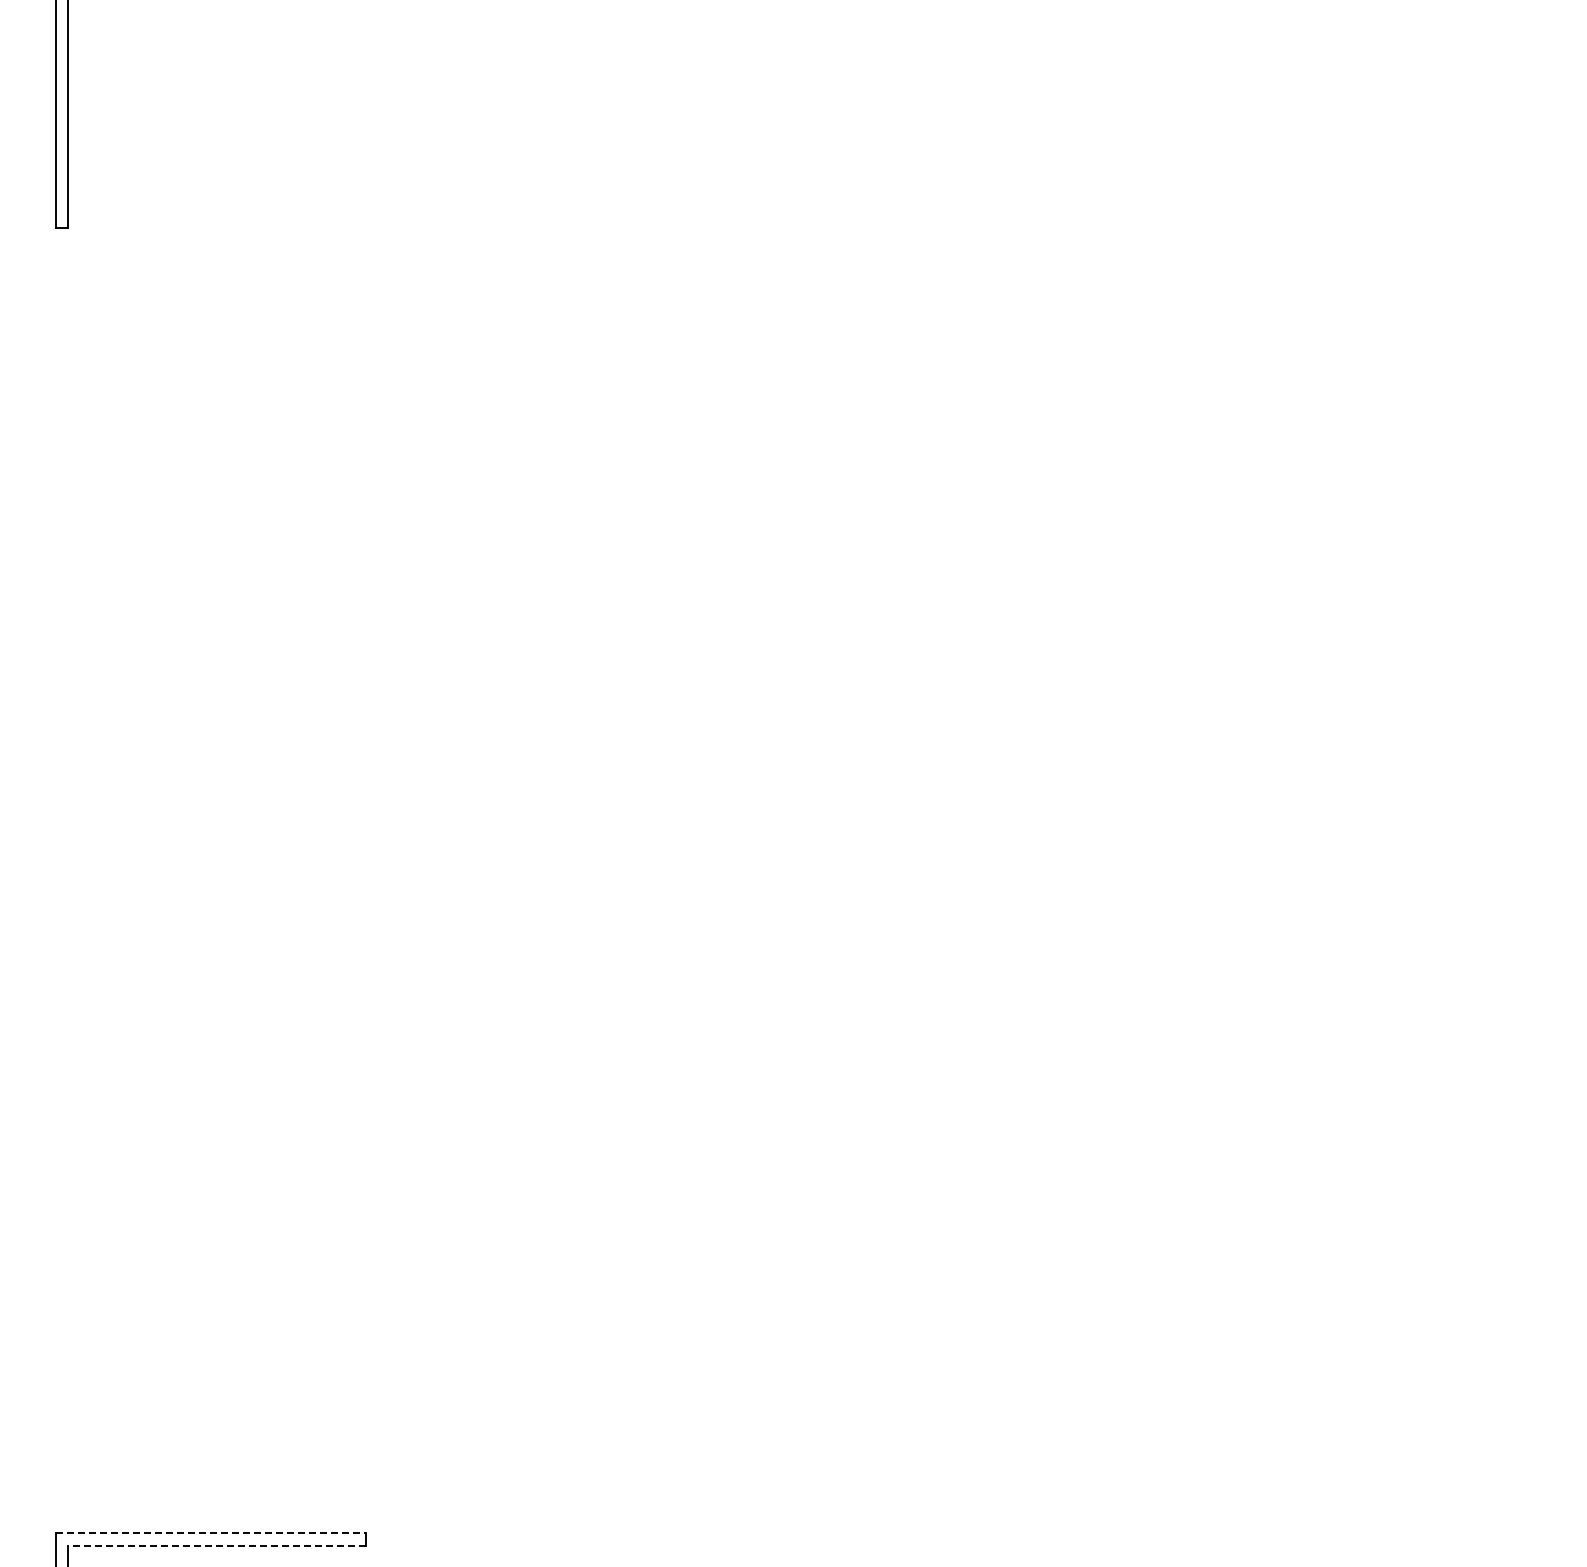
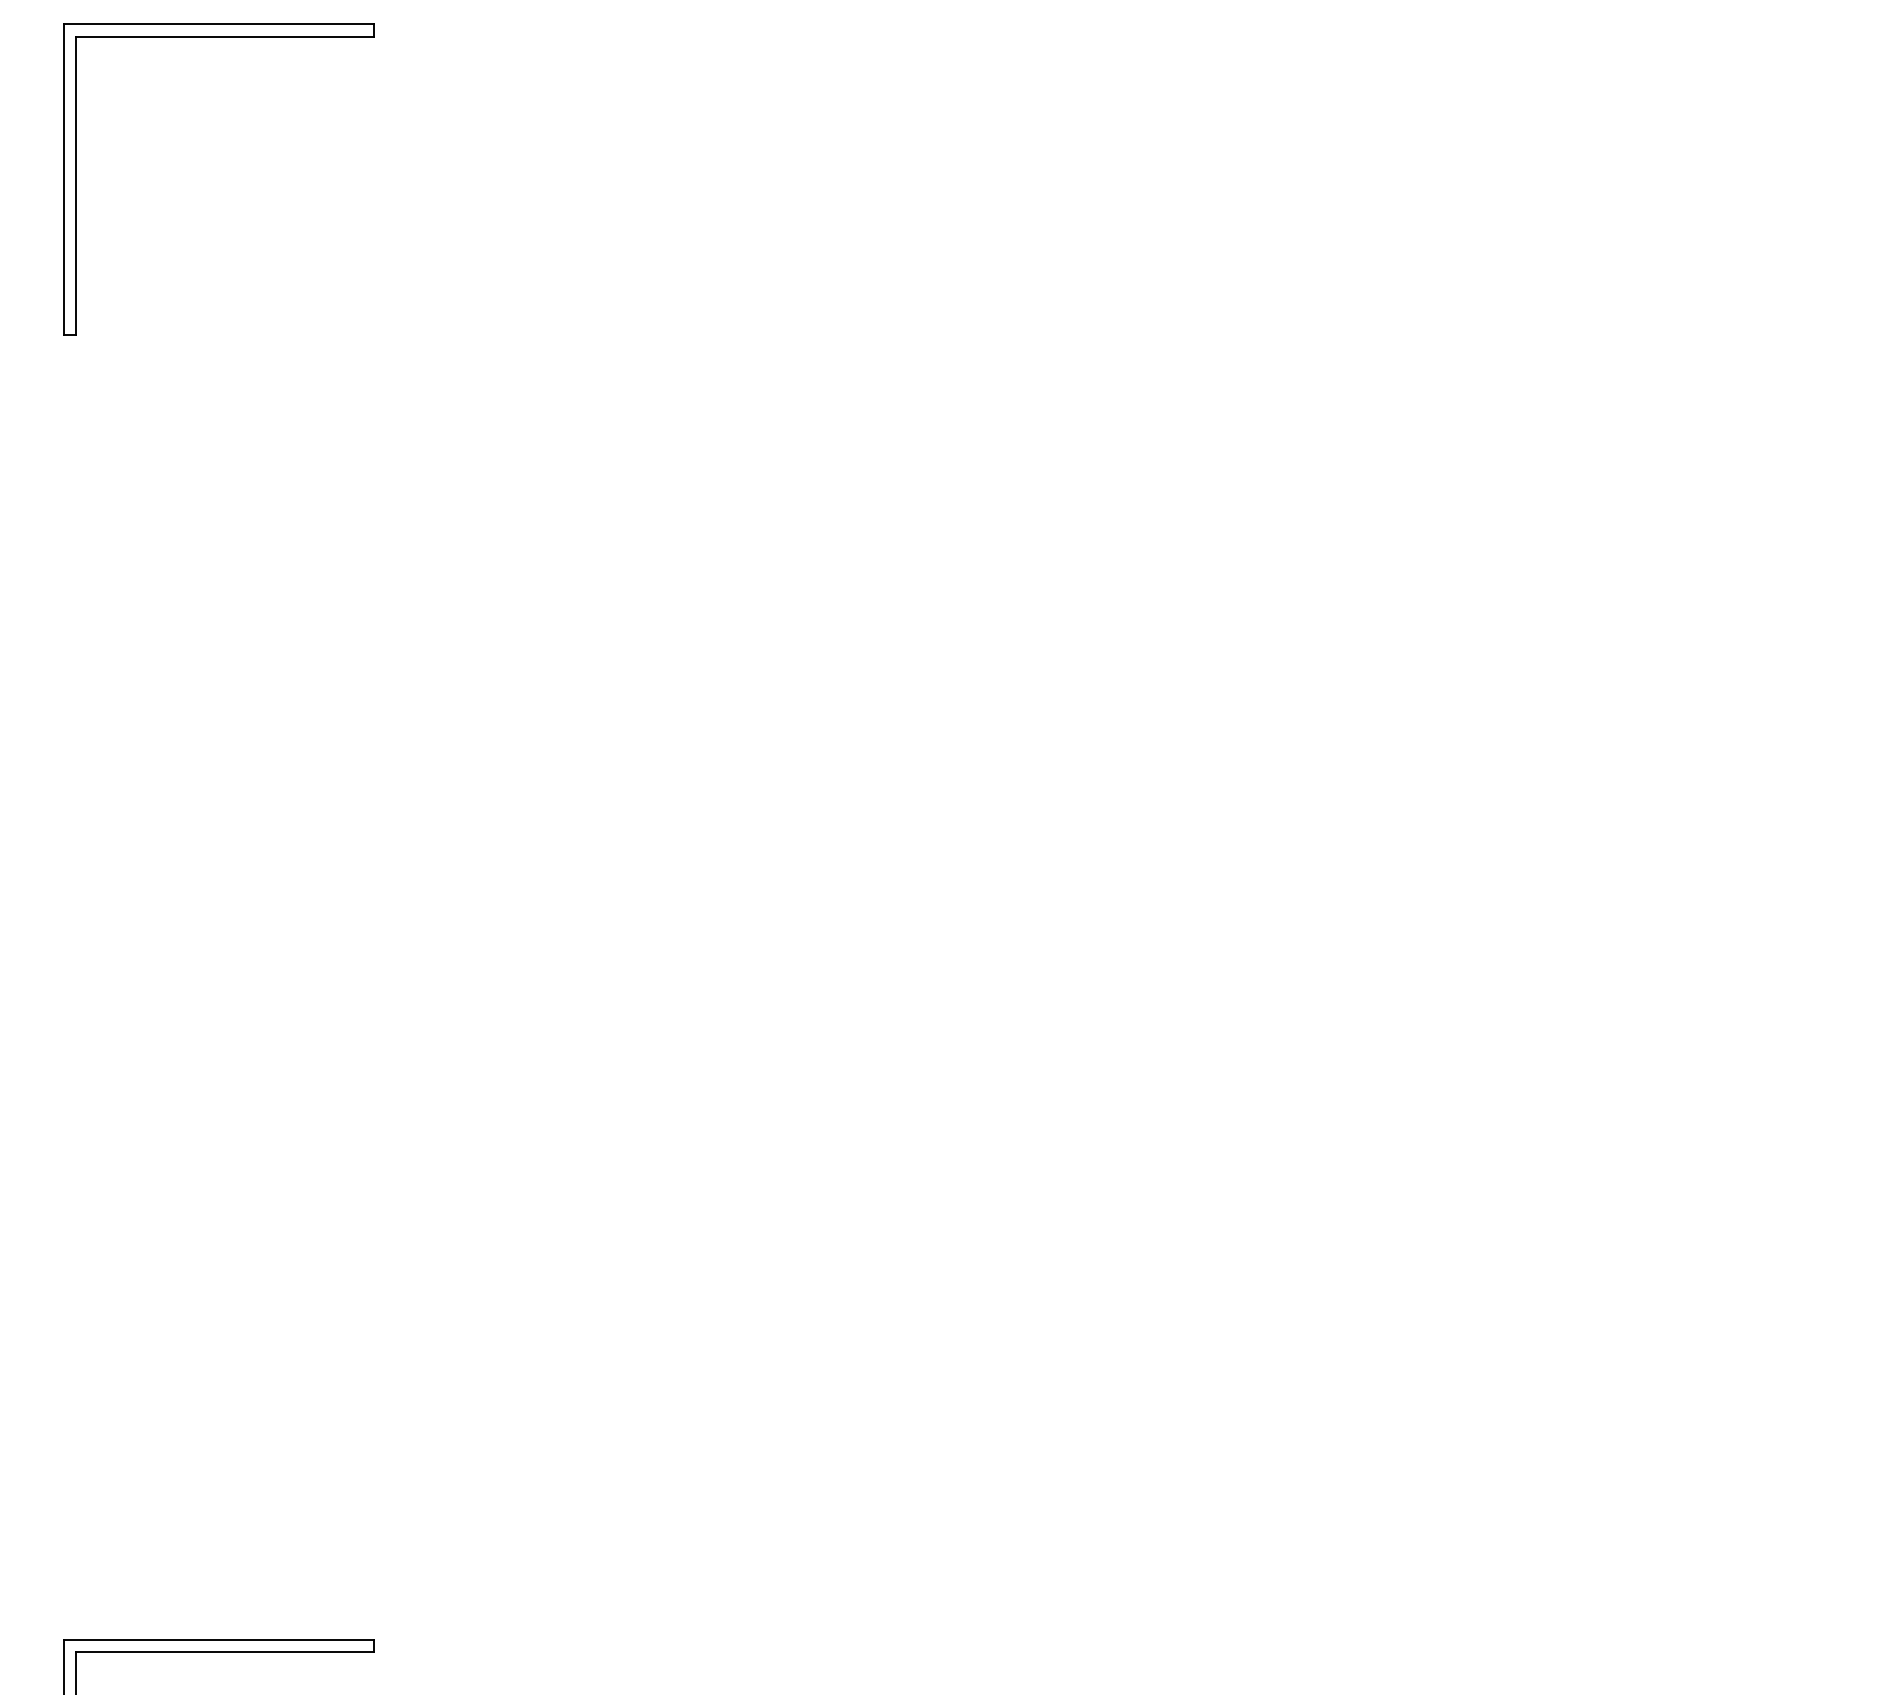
line: (211, 1532) -> (219, 1639), dashed -> solid
line: (216, 1545) -> (224, 1652), dashed -> solid

